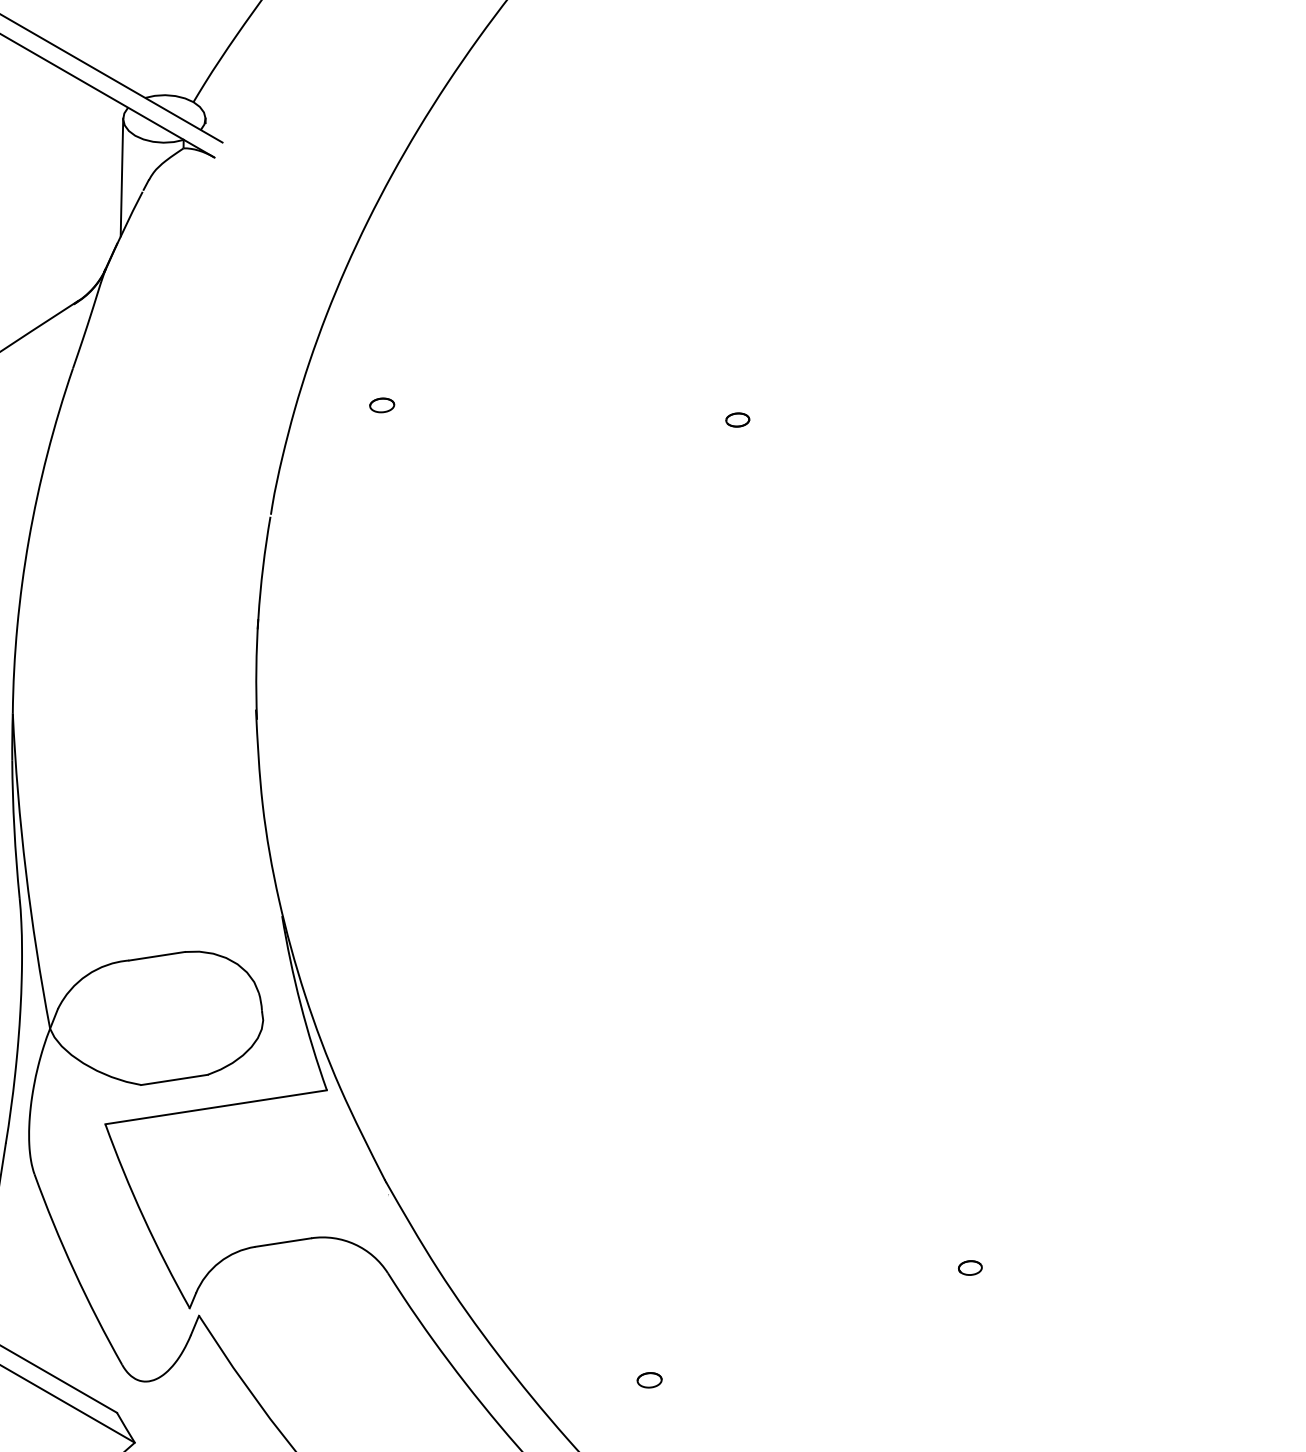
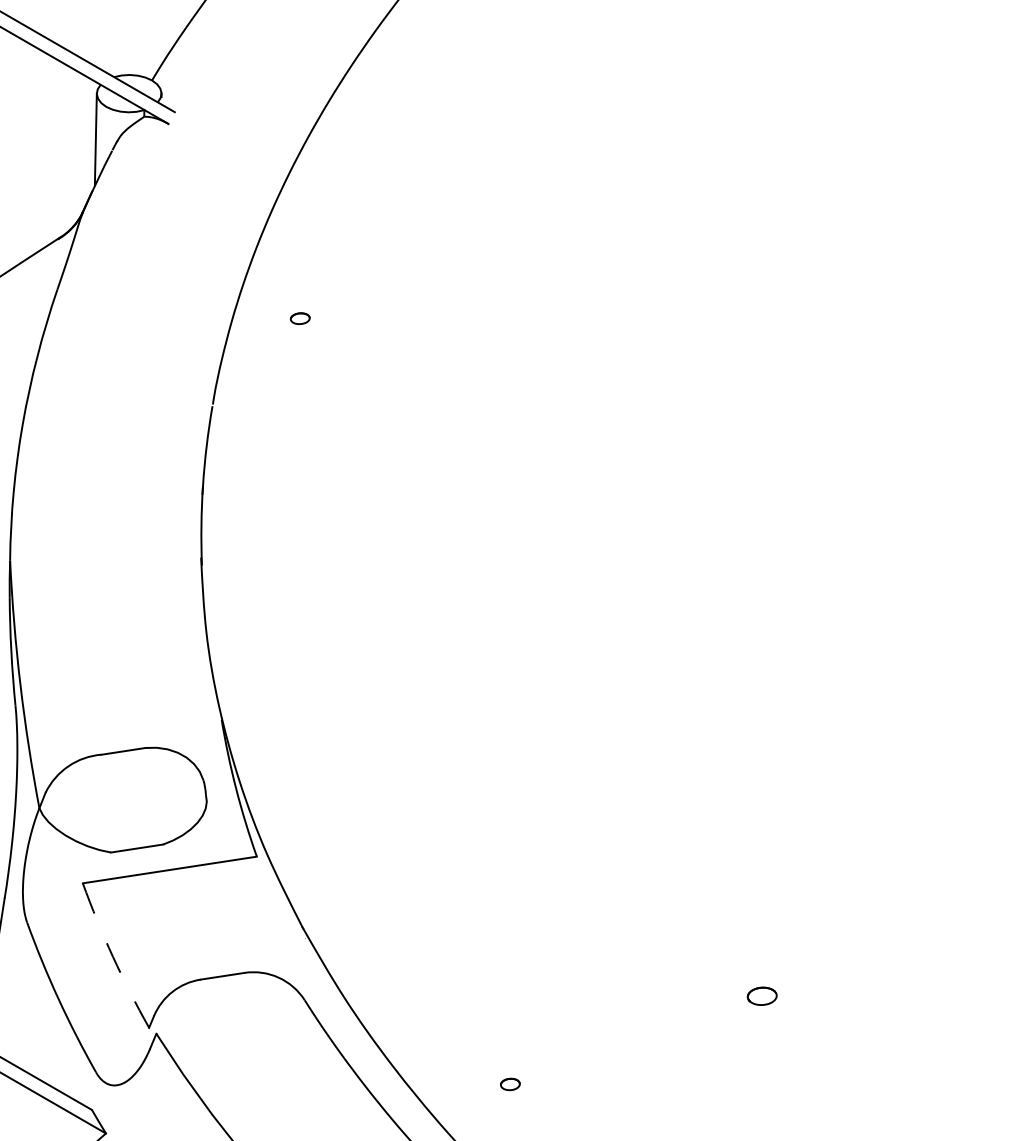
part: (737, 419) -> (579, 329), removed
arc: (143, 1217) -> (112, 956), solid -> dashed
part: (970, 1267) -> (762, 995), size x1.6

